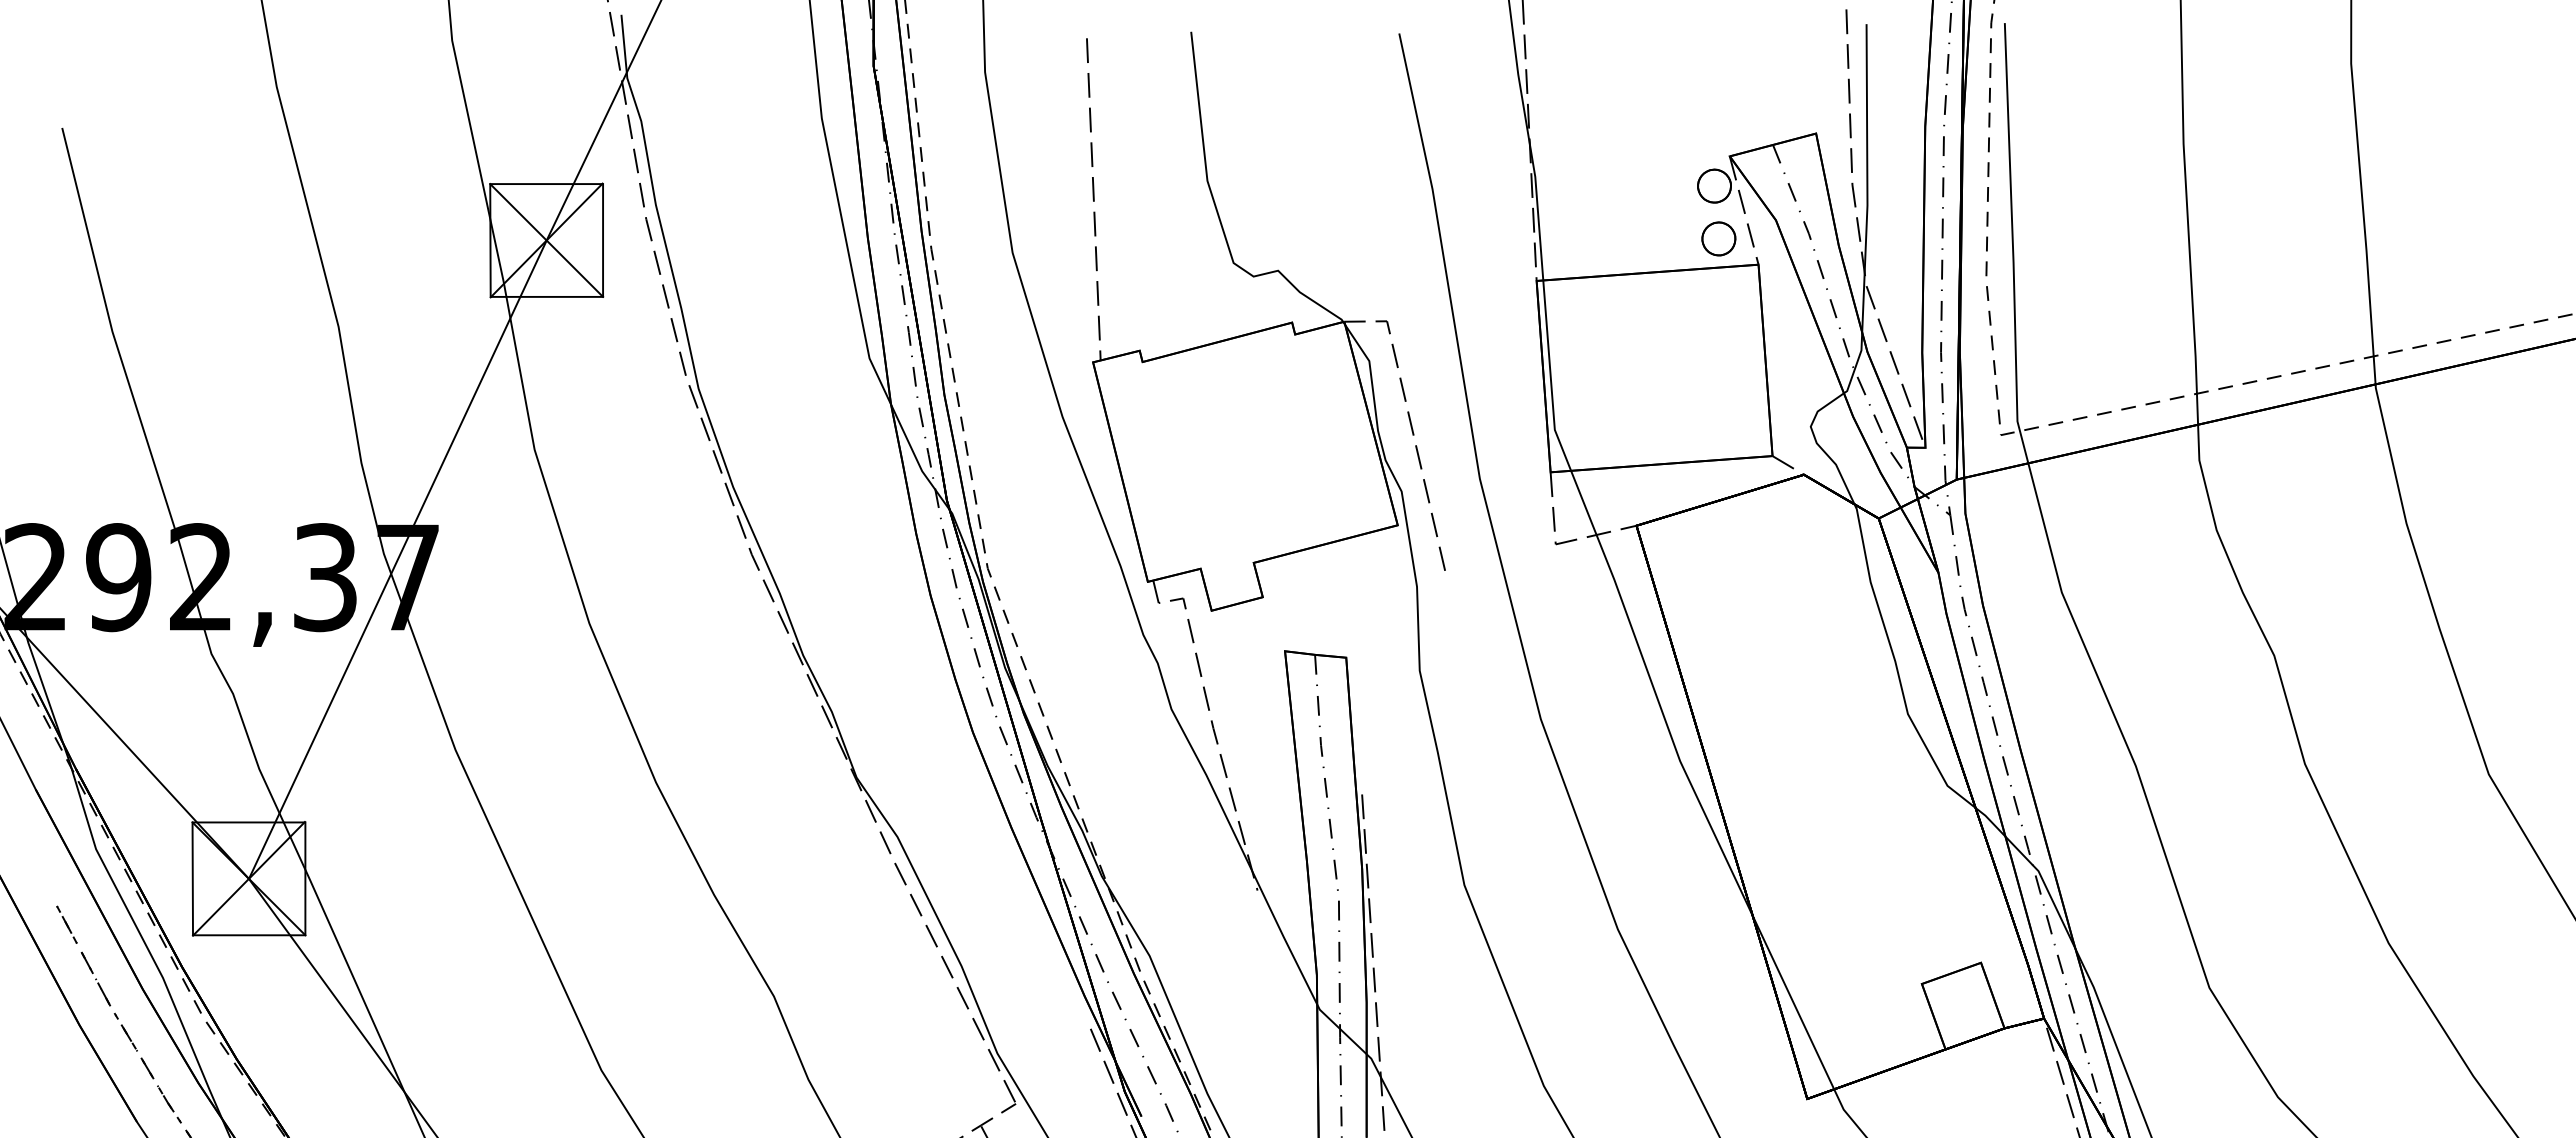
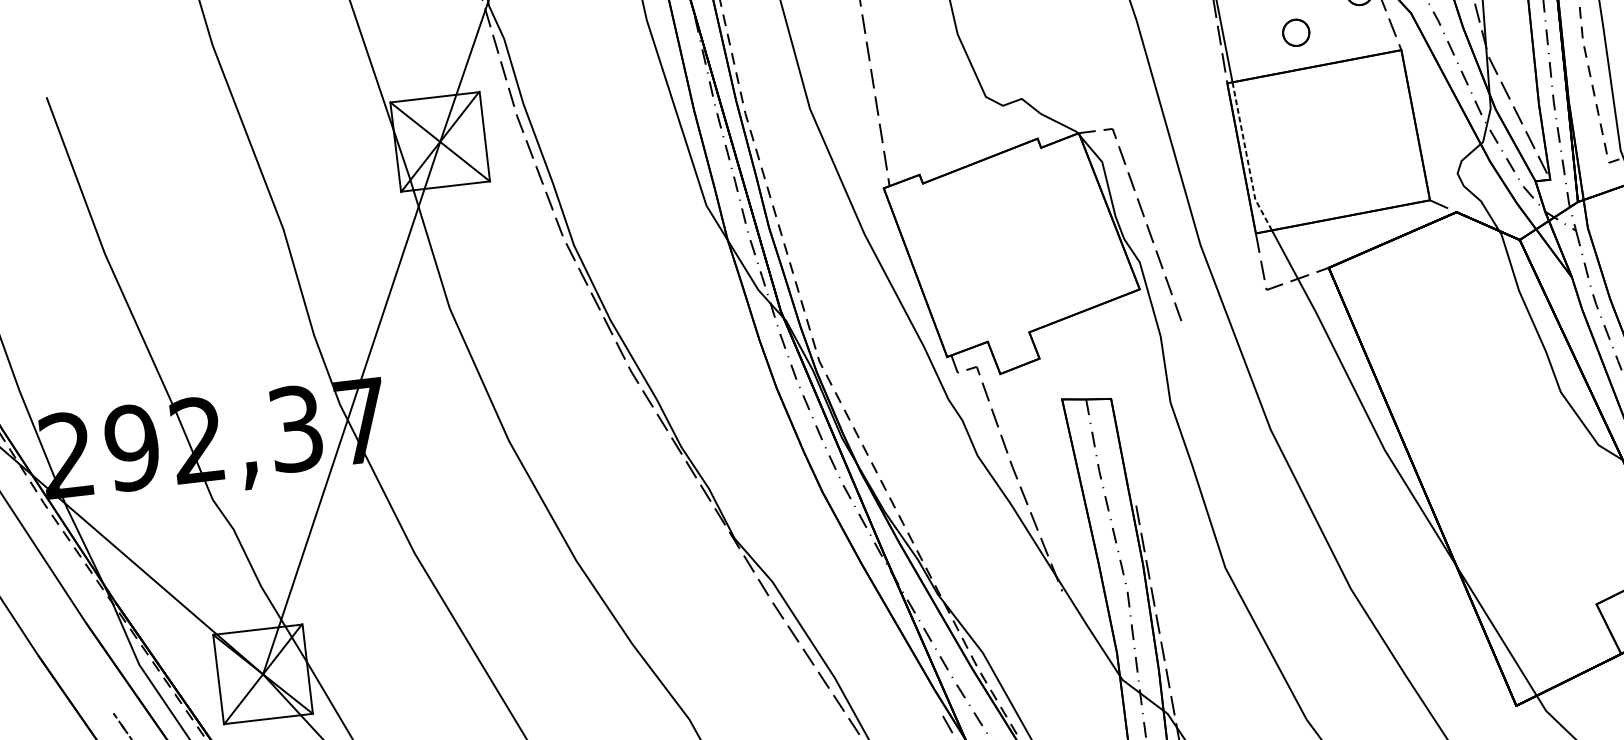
part: (1718, 238) -> (1295, 32), moved
line: (1550, 378) -> (1247, 159), solid -> dashed

